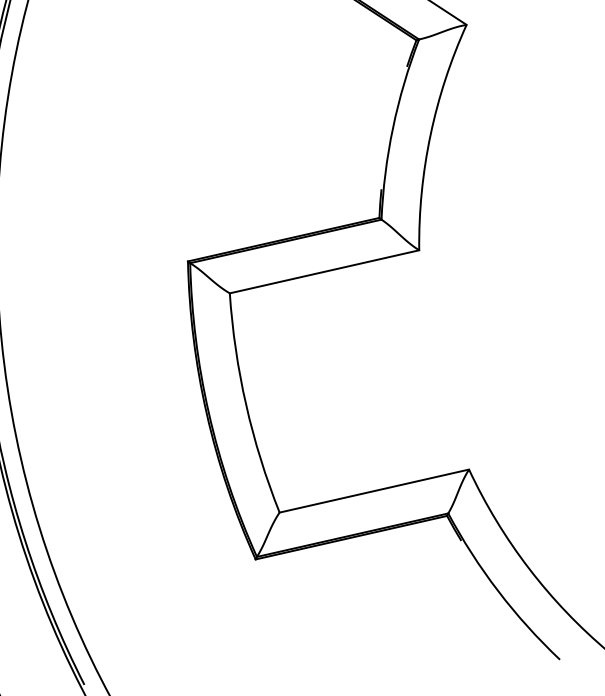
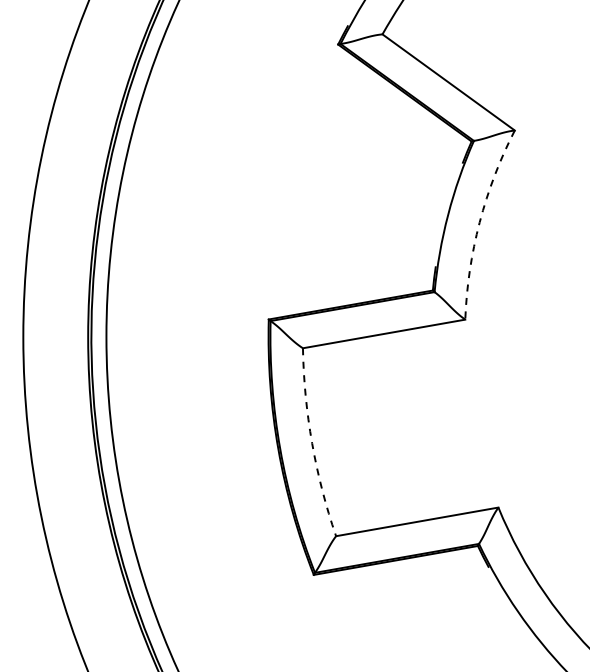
arc: (430, 135) -> (479, 222), solid -> dashed
arc: (246, 404) -> (312, 443), solid -> dashed

